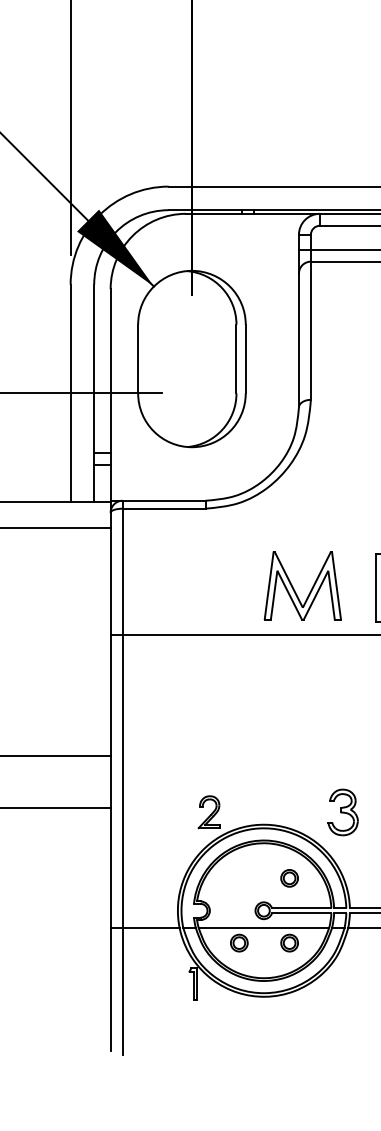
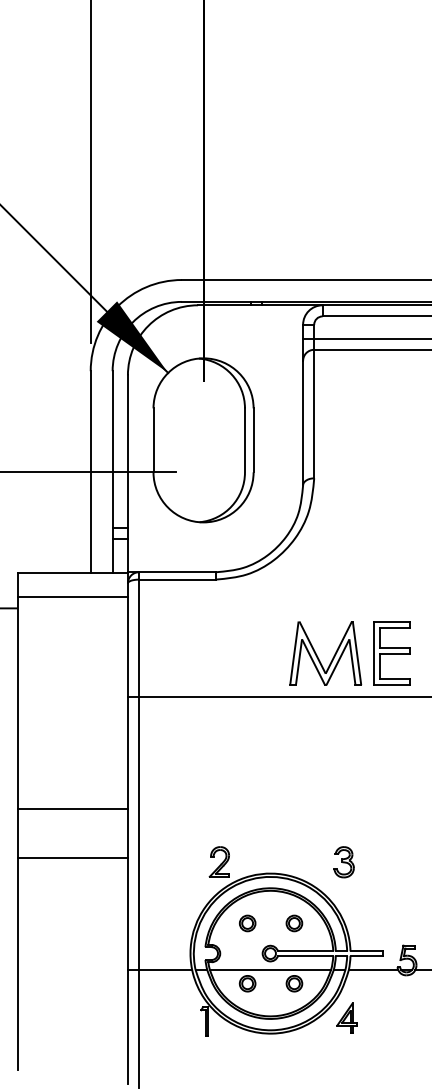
part: (295, 589) -> (318, 656), moved
part: (342, 812) -> (343, 862), size x0.71
part: (239, 878) -> (247, 923), added
part: (345, 979) -> (346, 1017), added

